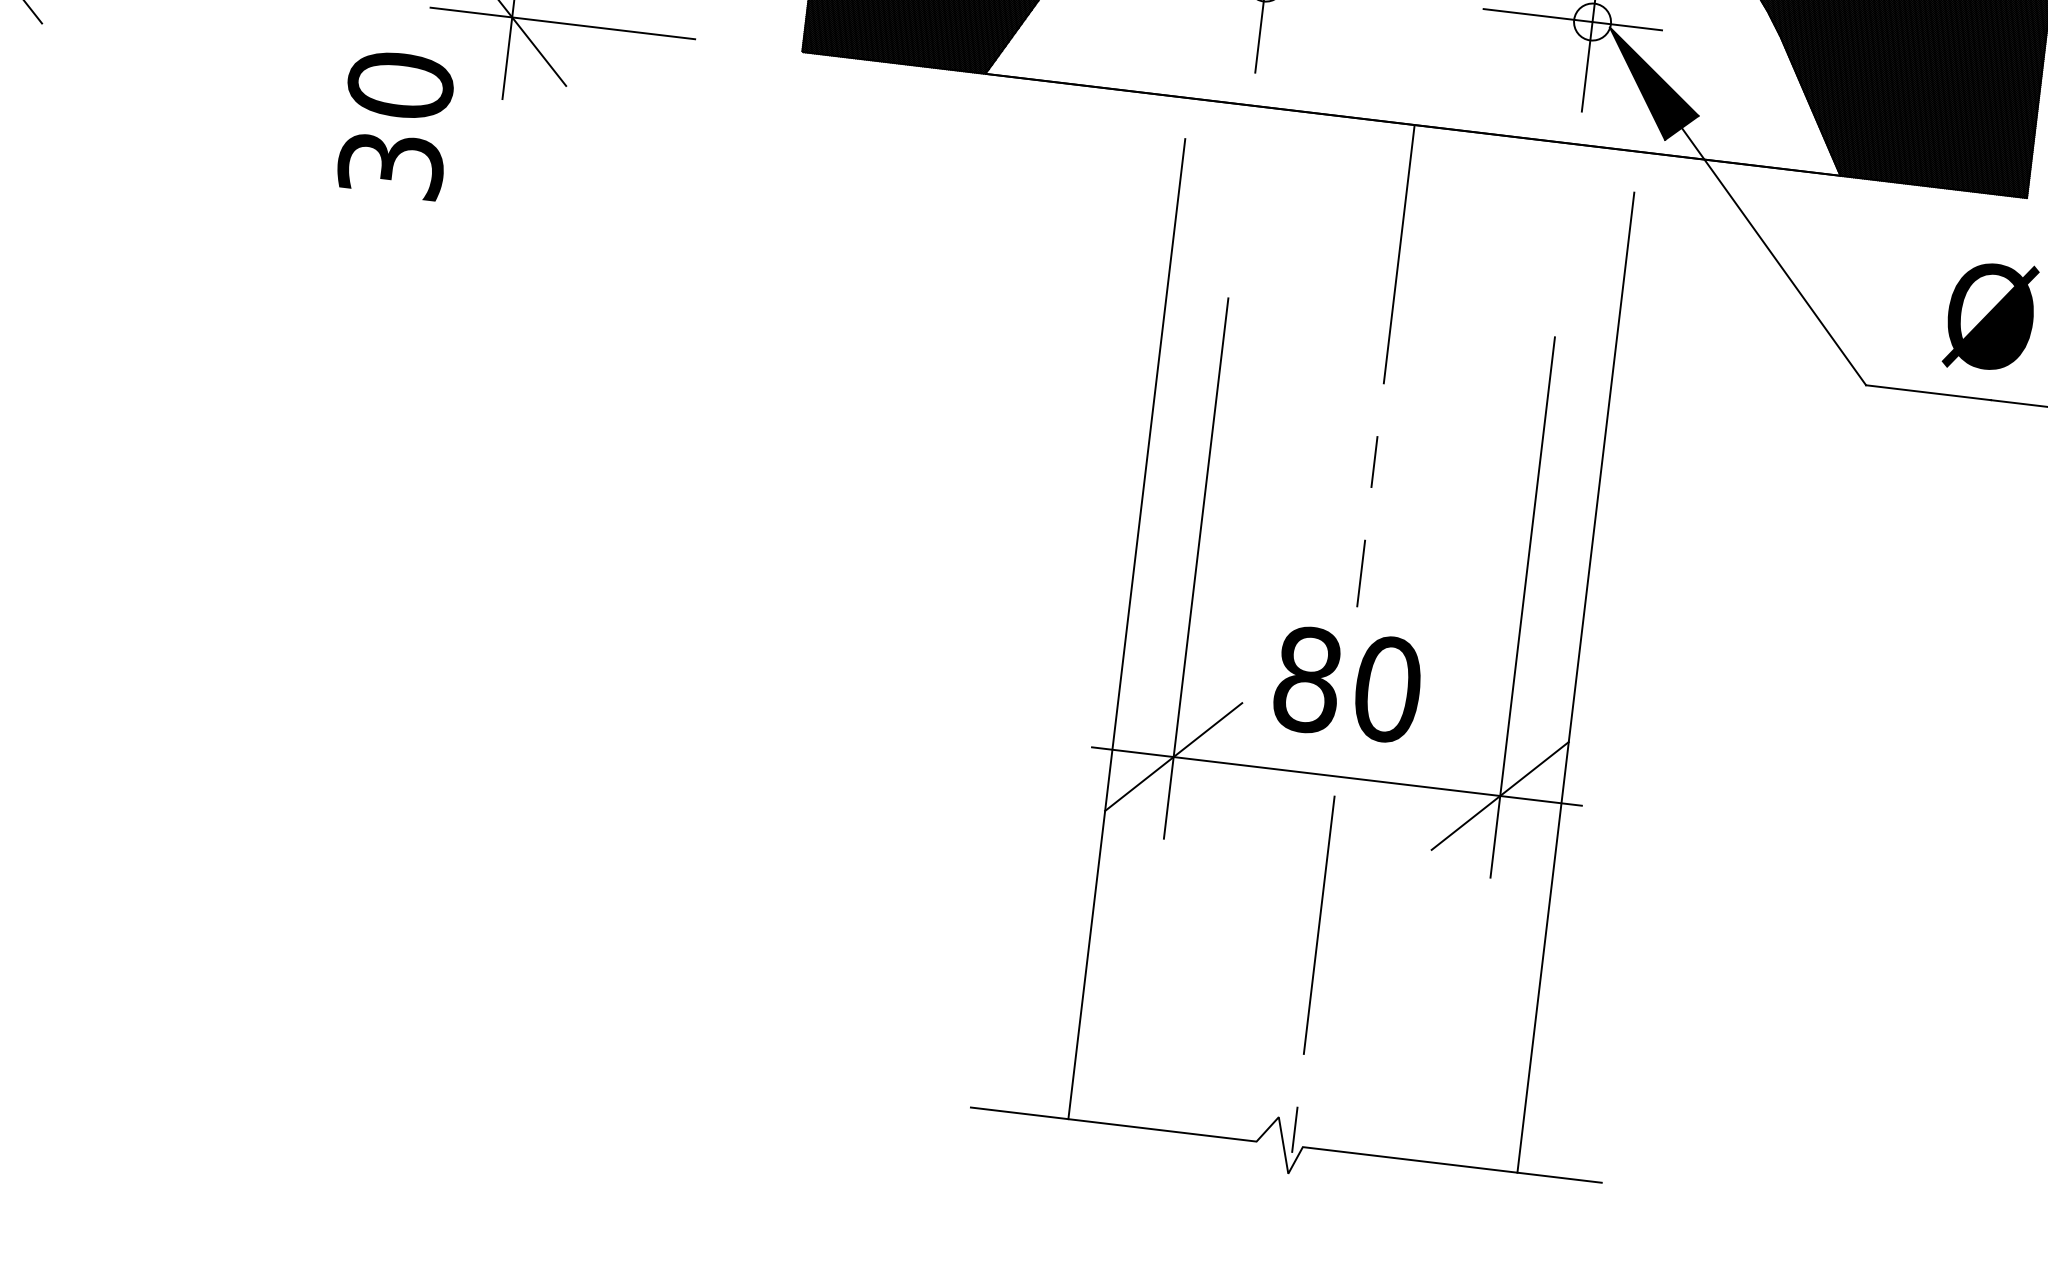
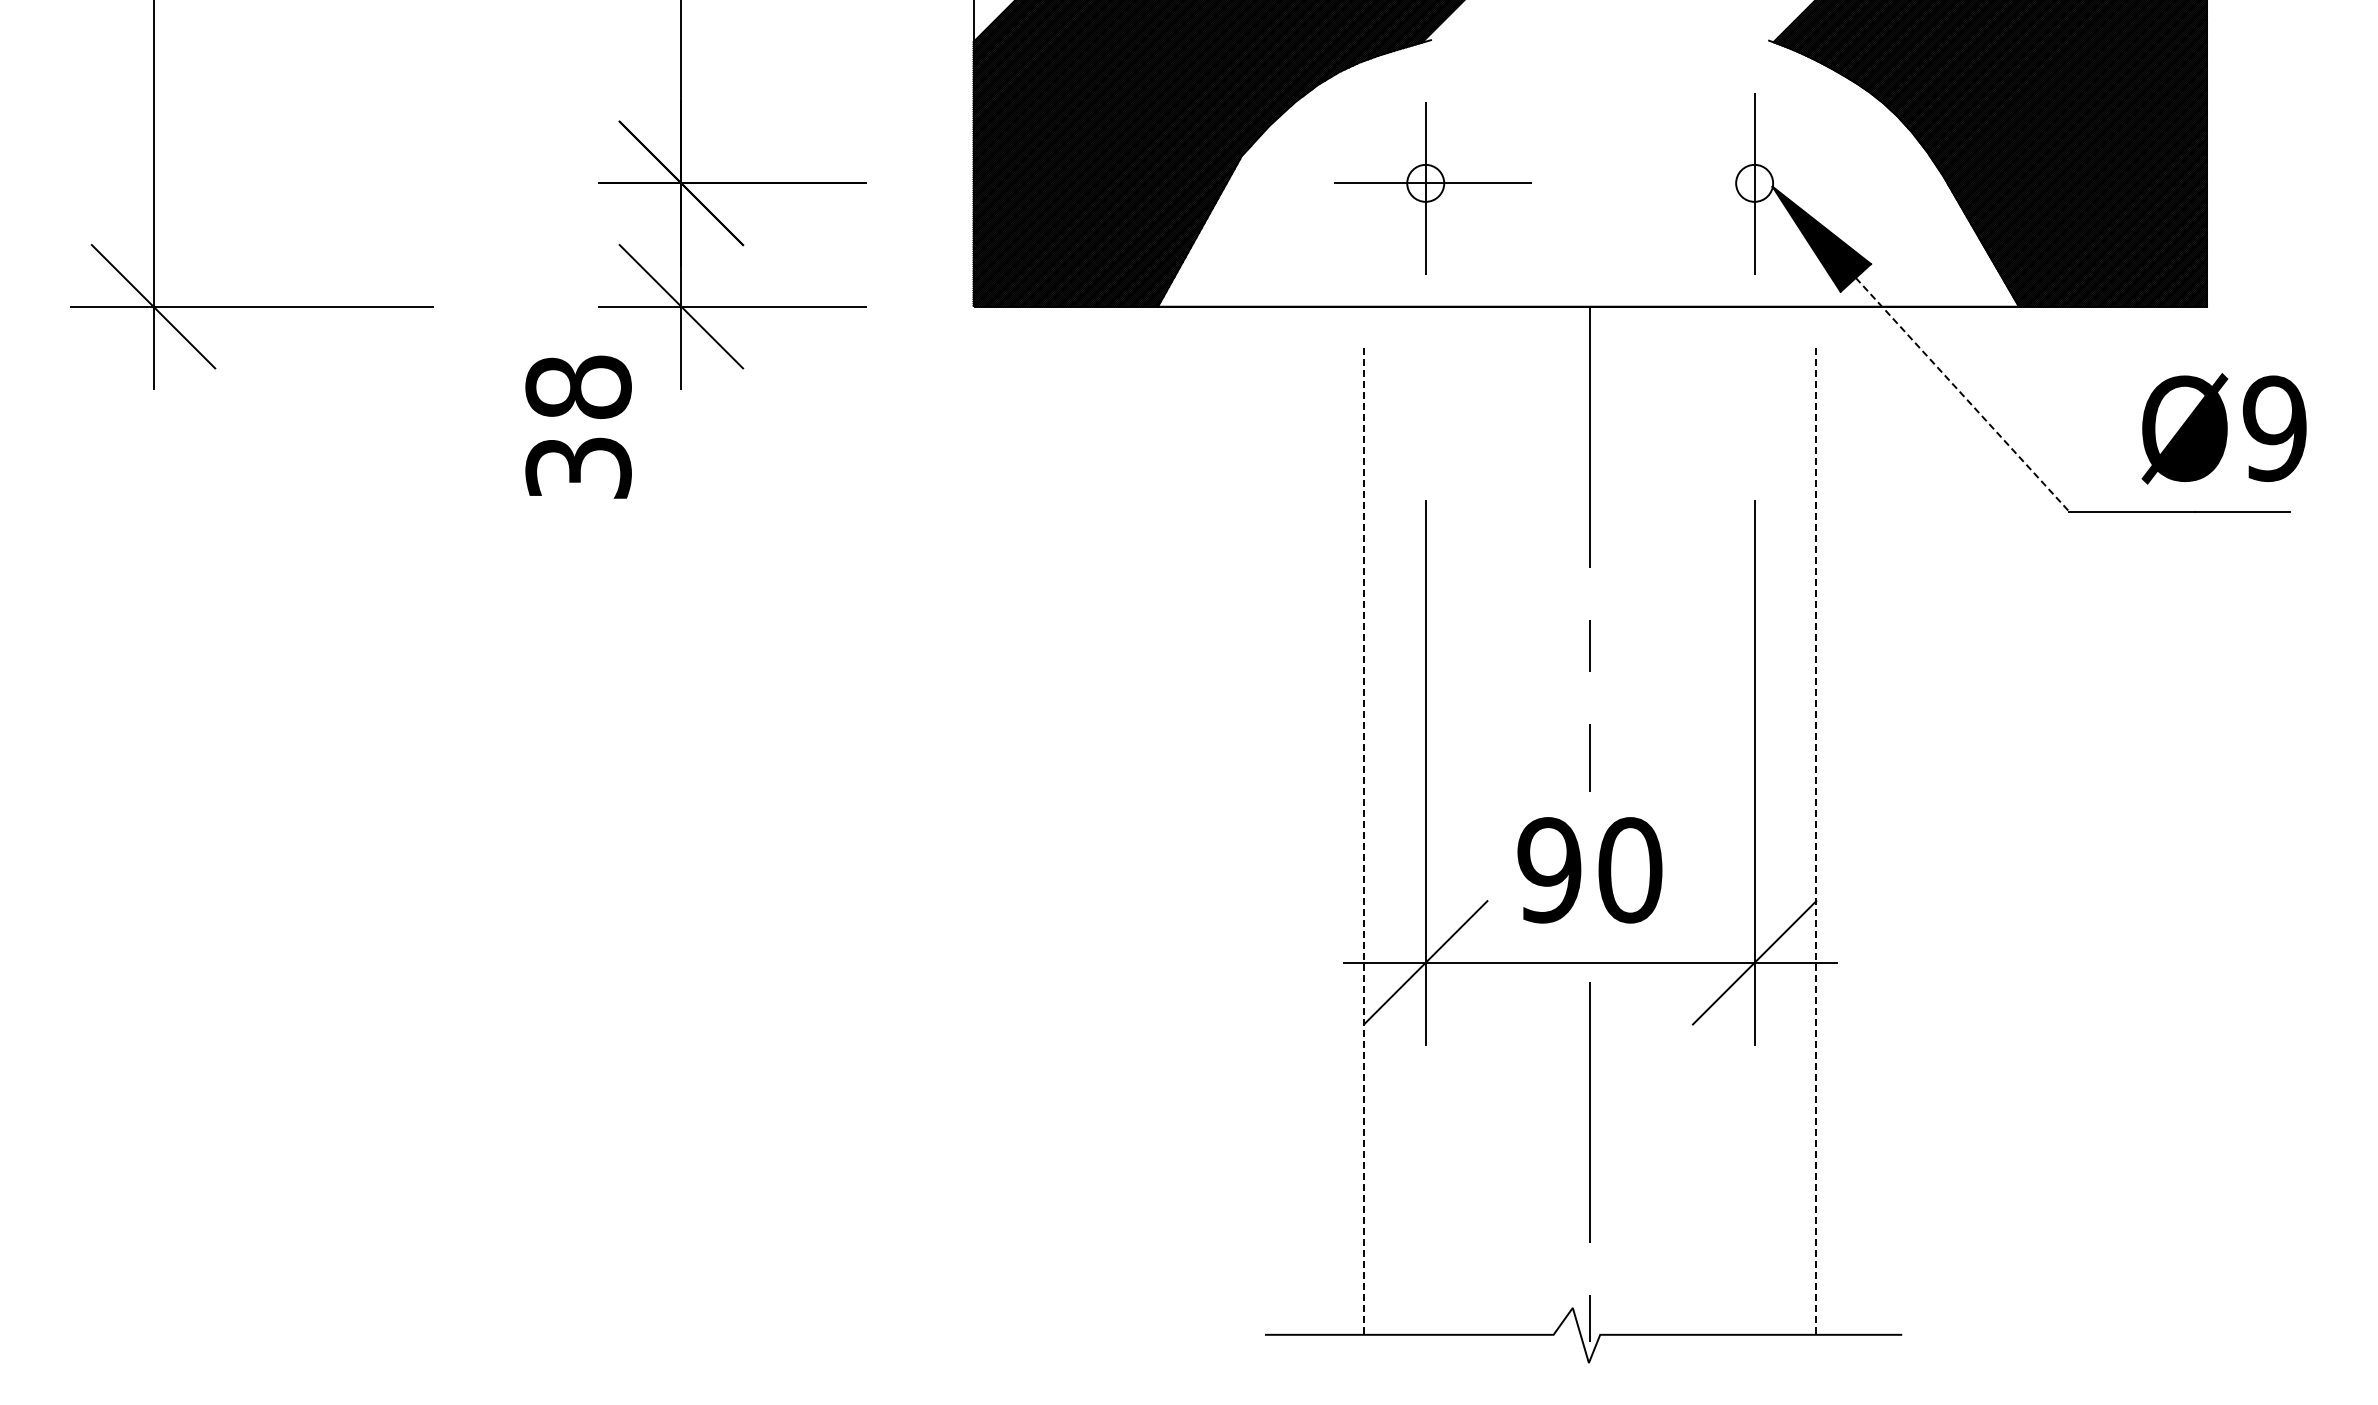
line: (1572, 19) -> (1734, 183), removed
text: (400, 85) -> (578, 387), 30 -> 38
line: (1773, 257) -> (1962, 395), solid -> dashed
line: (1127, 629) -> (1364, 841), solid -> dashed
text: (1307, 680) -> (1549, 870), 80 -> 90
line: (1576, 682) -> (1816, 841), solid -> dashed

